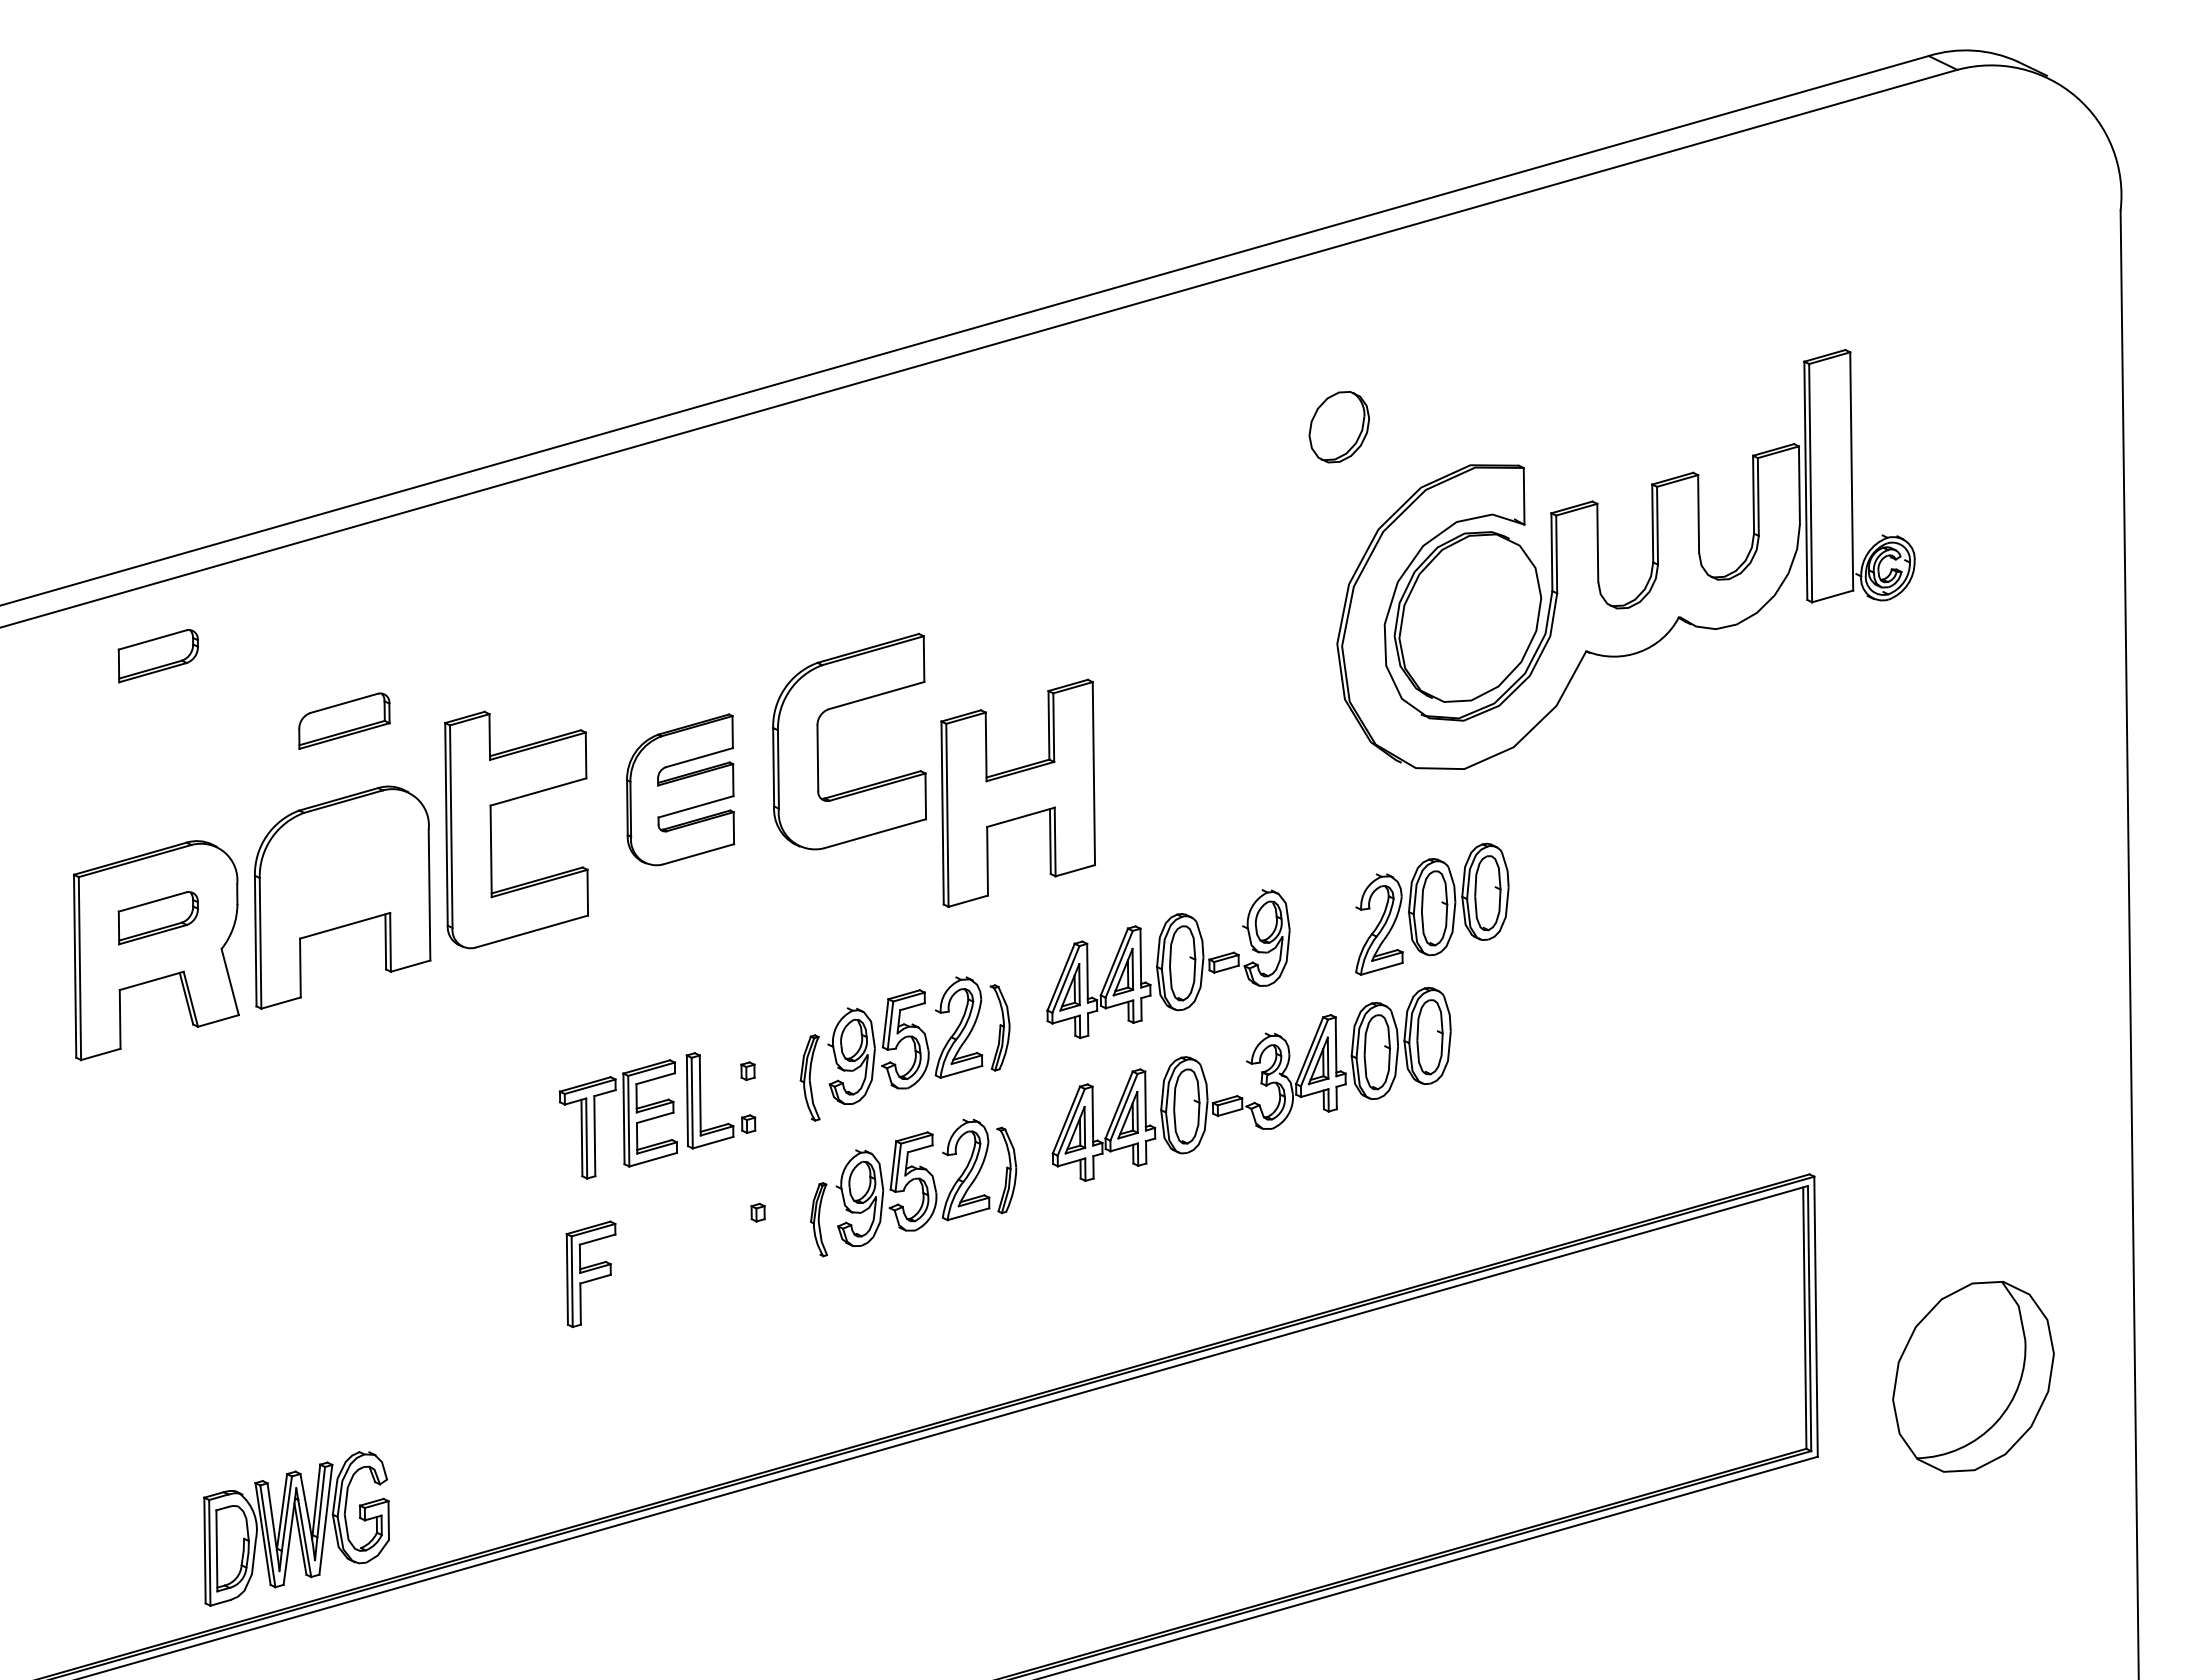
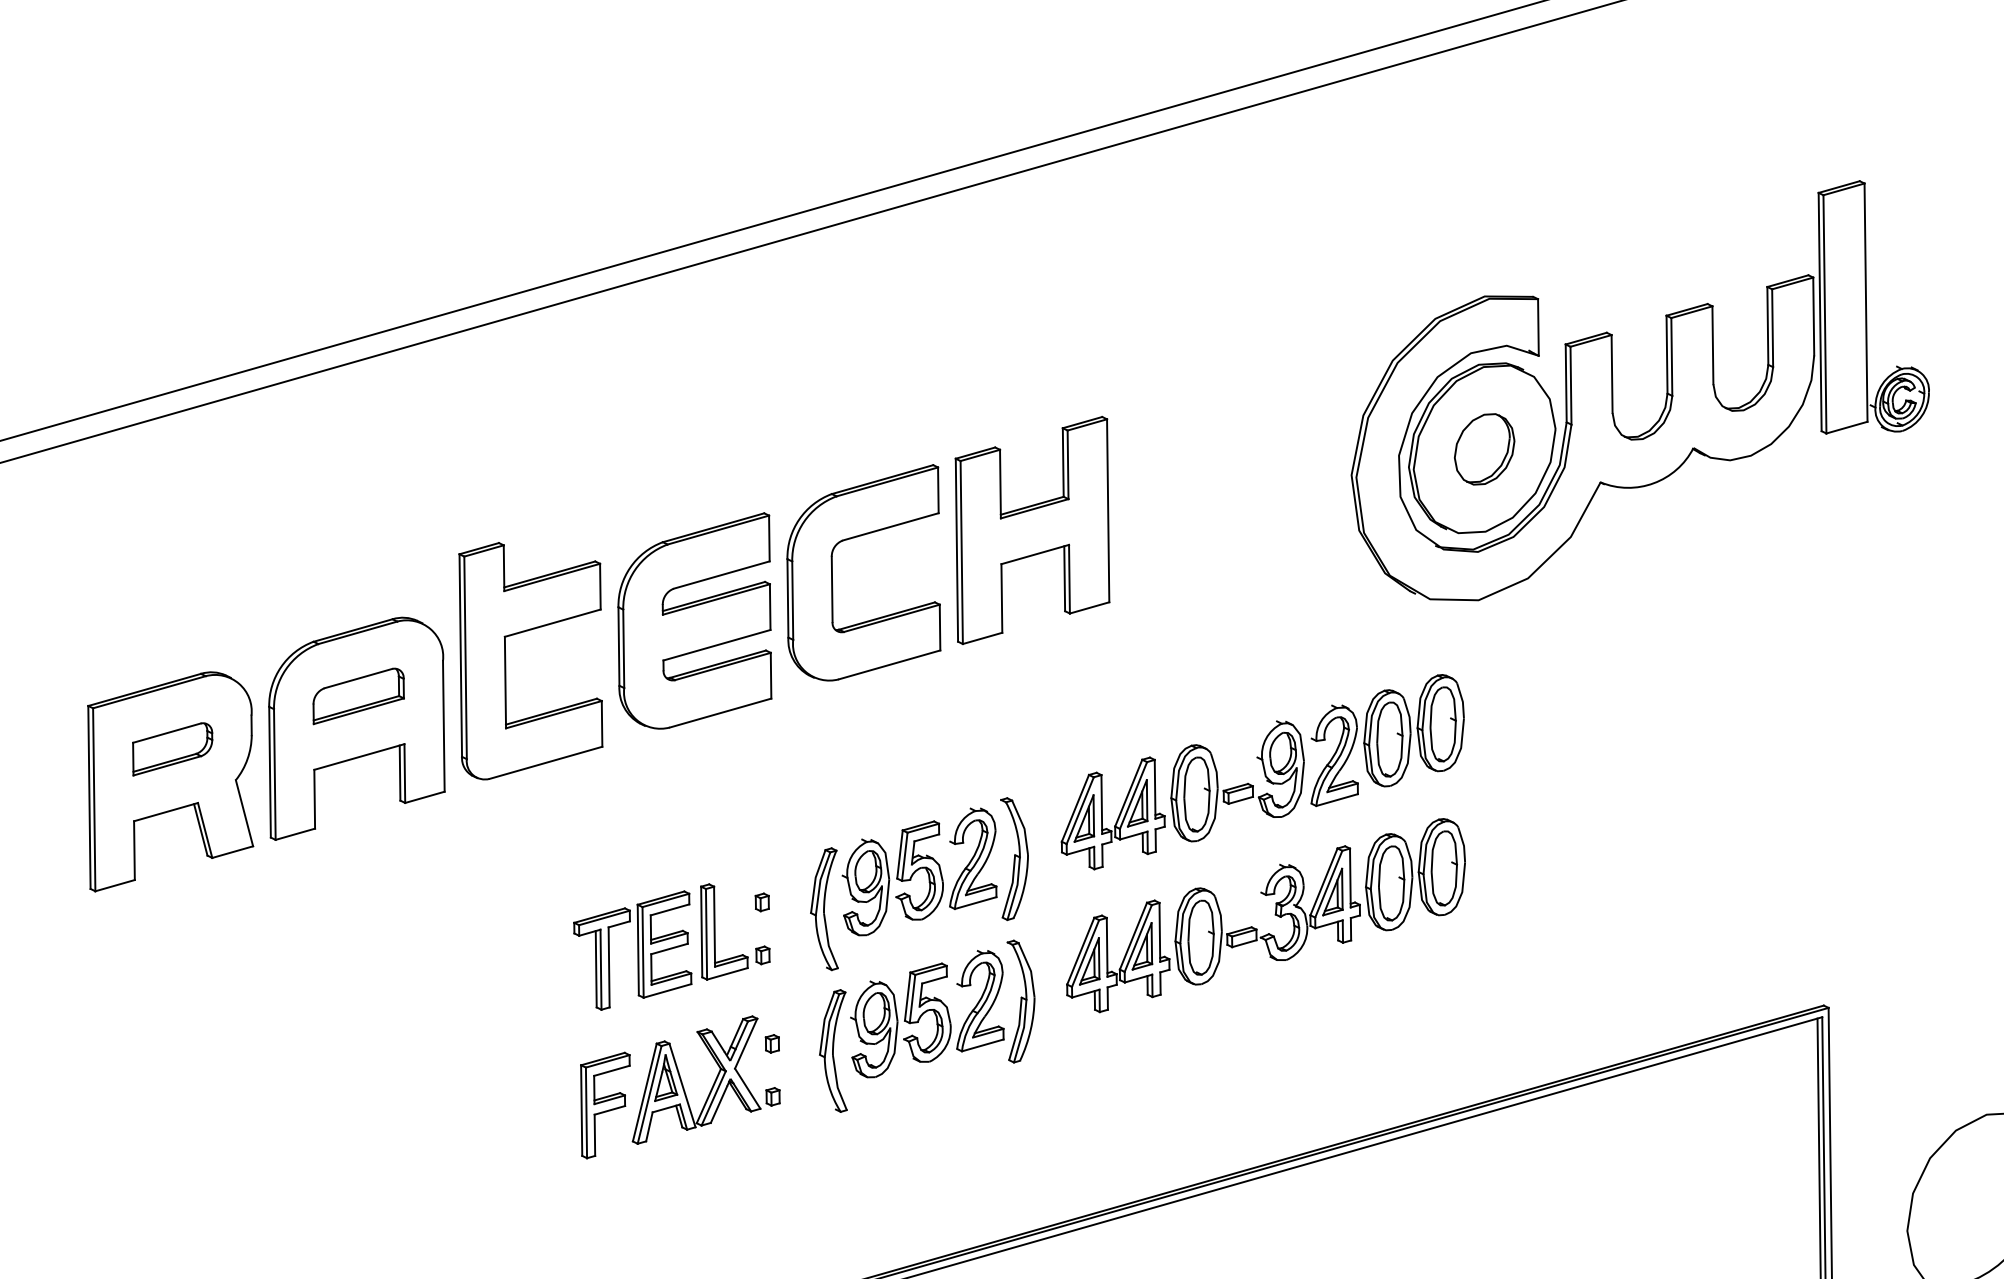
part: (1338, 427) -> (1483, 449), moved
part: (157, 656) -> (171, 487), removed
part: (344, 720) -> (358, 695), moved
part: (680, 789) -> (694, 620), size x1.43
part: (1017, 792) -> (1031, 529), moved
part: (1432, 908) -> (1387, 739), moved
part: (999, 1027) -> (1013, 858), size x1.43
part: (809, 1077) -> (823, 908), size x1.43
part: (1006, 1170) -> (1020, 1001), size x1.43
part: (818, 1219) -> (832, 1050), size x1.67
part: (699, 1251) -> (713, 1082), added

